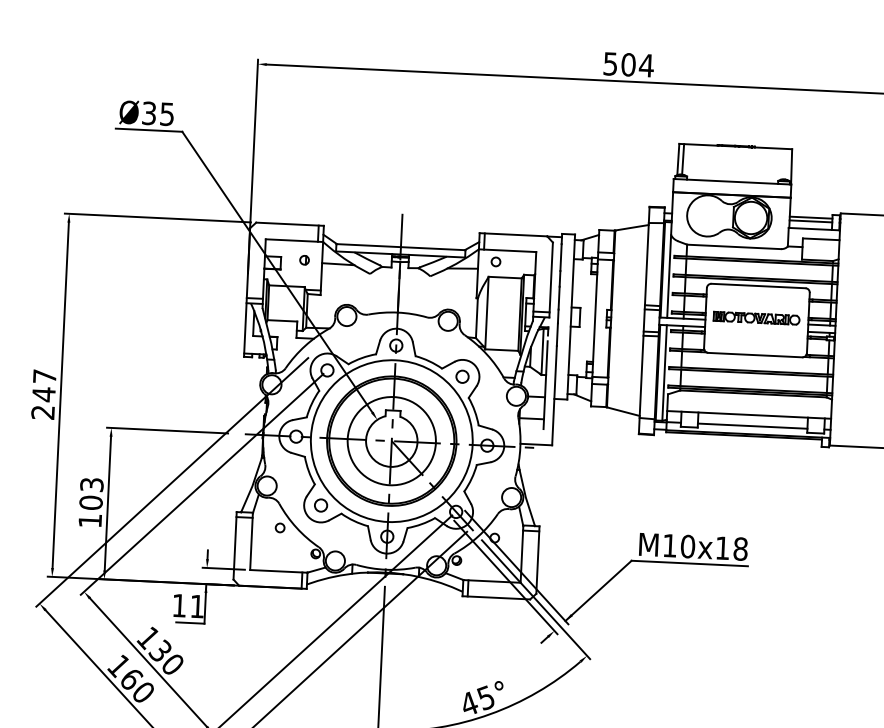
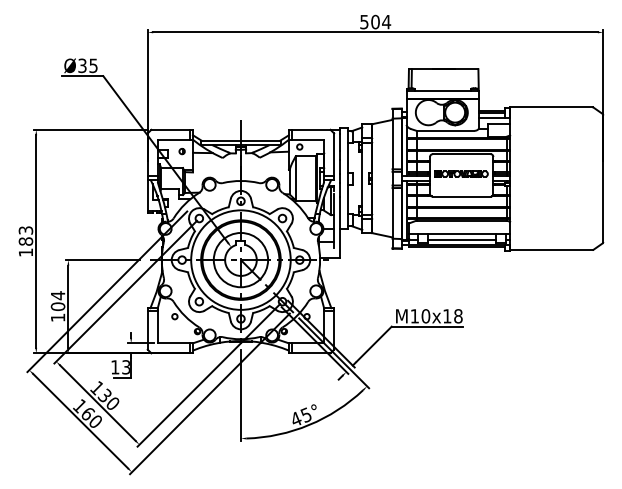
text: (43, 394) -> (25, 241), 247 -> 183
text: (91, 484) -> (57, 295), 103 -> 104
text: (196, 606) -> (125, 367), 11 -> 13

